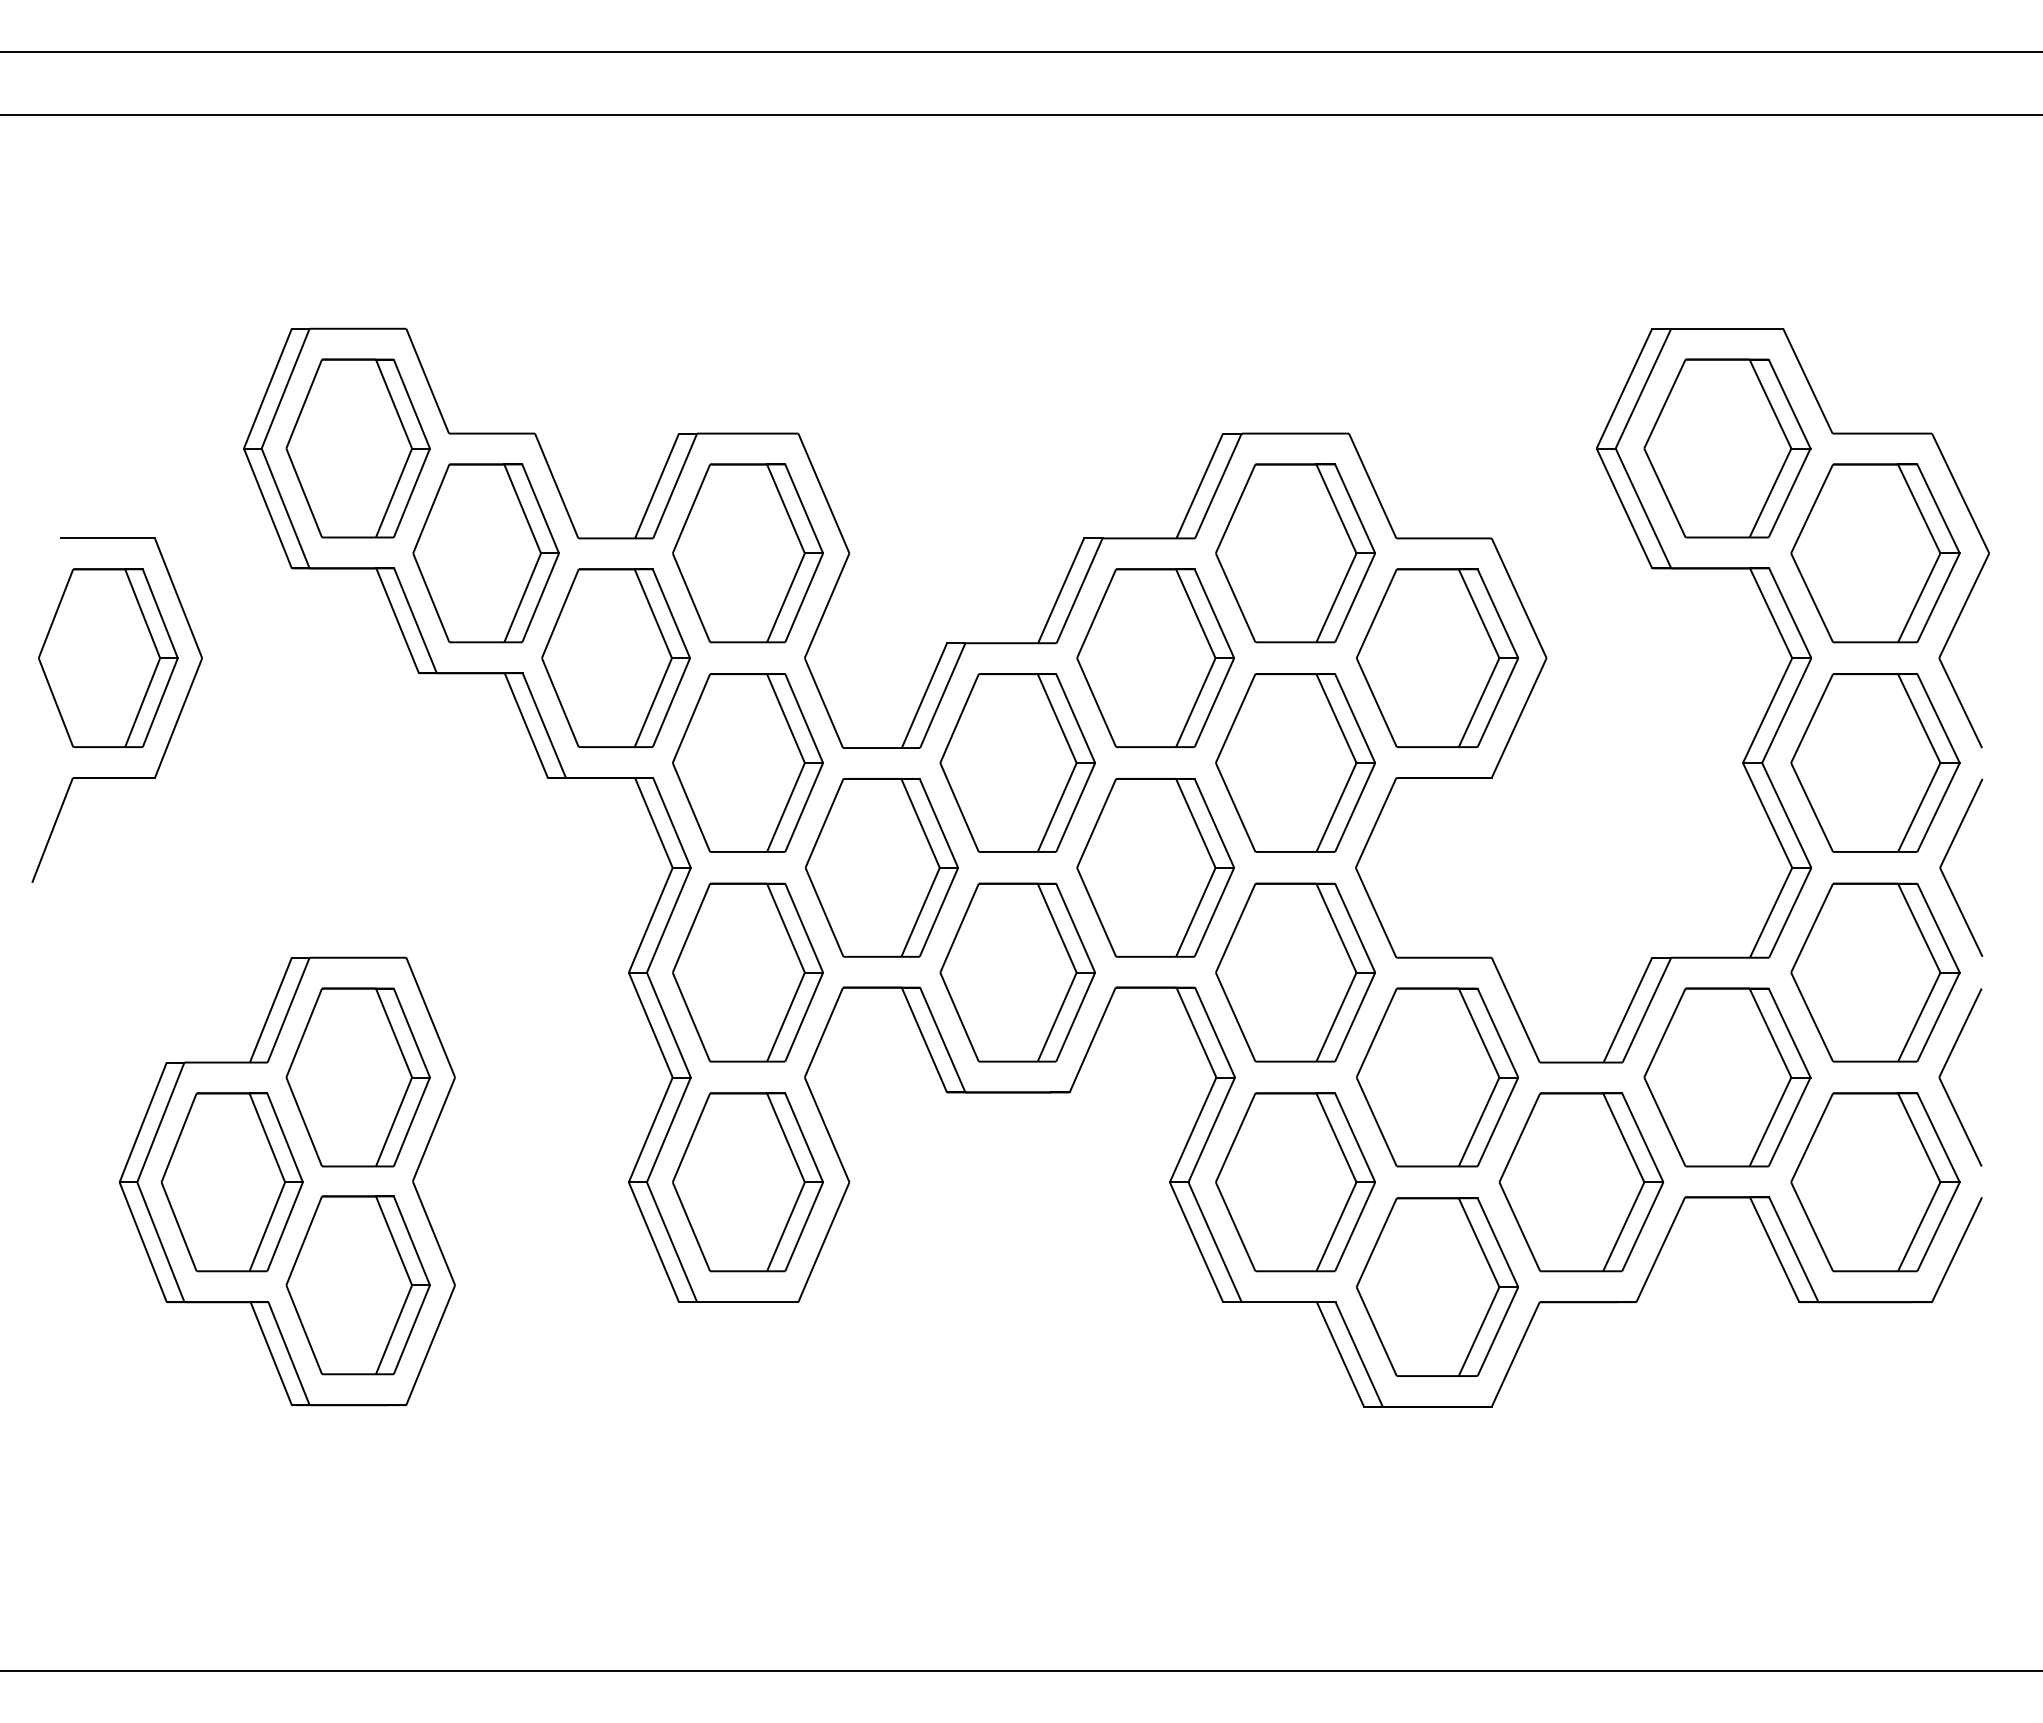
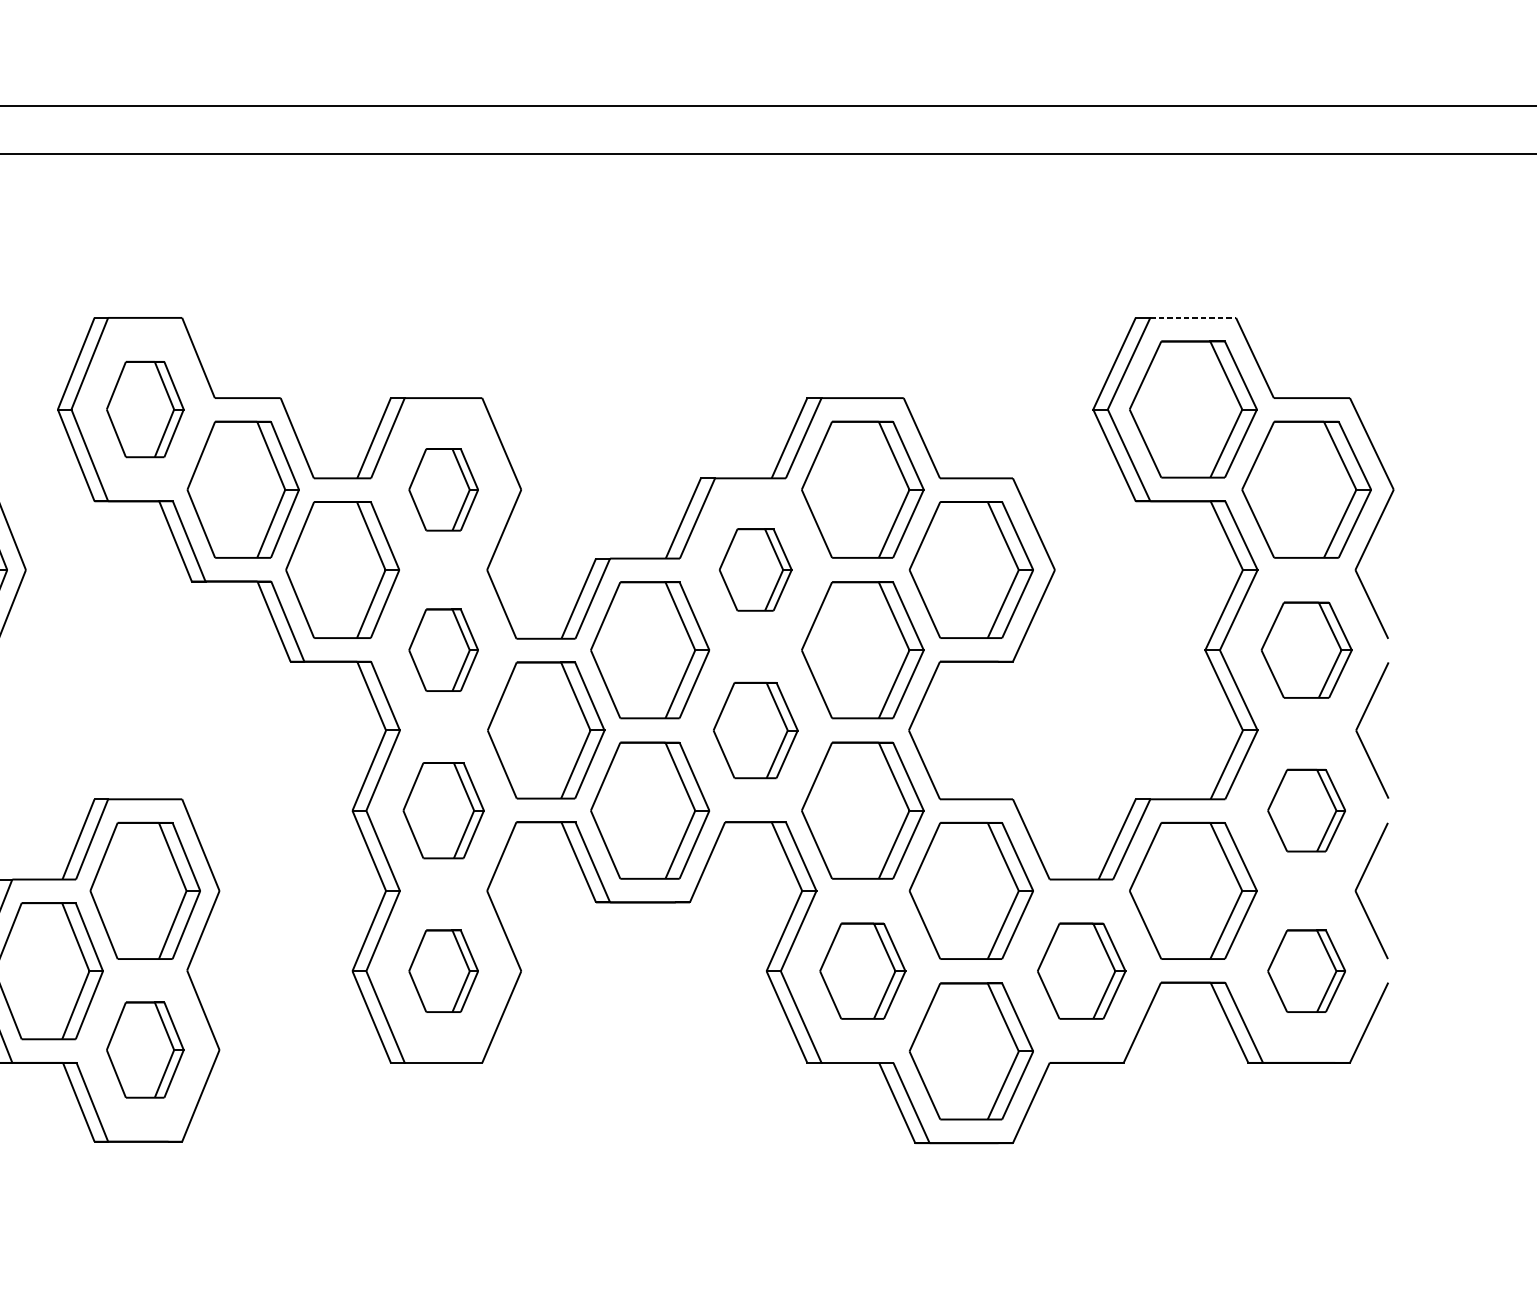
line: (1727, 328) -> (1193, 317), solid -> dashed
part: (357, 448) -> (144, 409), size x0.7
part: (747, 553) -> (443, 489), size x0.6
part: (1155, 657) -> (755, 569), size x0.6
part: (747, 762) -> (443, 649), size x0.6
part: (1875, 762) -> (1306, 649), size x0.7
part: (1155, 867) -> (755, 730), size x0.7
part: (747, 972) -> (443, 810), size x0.7
part: (1875, 972) -> (1306, 810), size x0.6
part: (747, 1182) -> (443, 971), size x0.6
part: (1295, 1182) -> (862, 971), size x0.7
part: (1581, 1182) -> (1081, 971), size x0.7
part: (1875, 1182) -> (1306, 971), size x0.6
part: (357, 1285) -> (144, 1050), size x0.7

